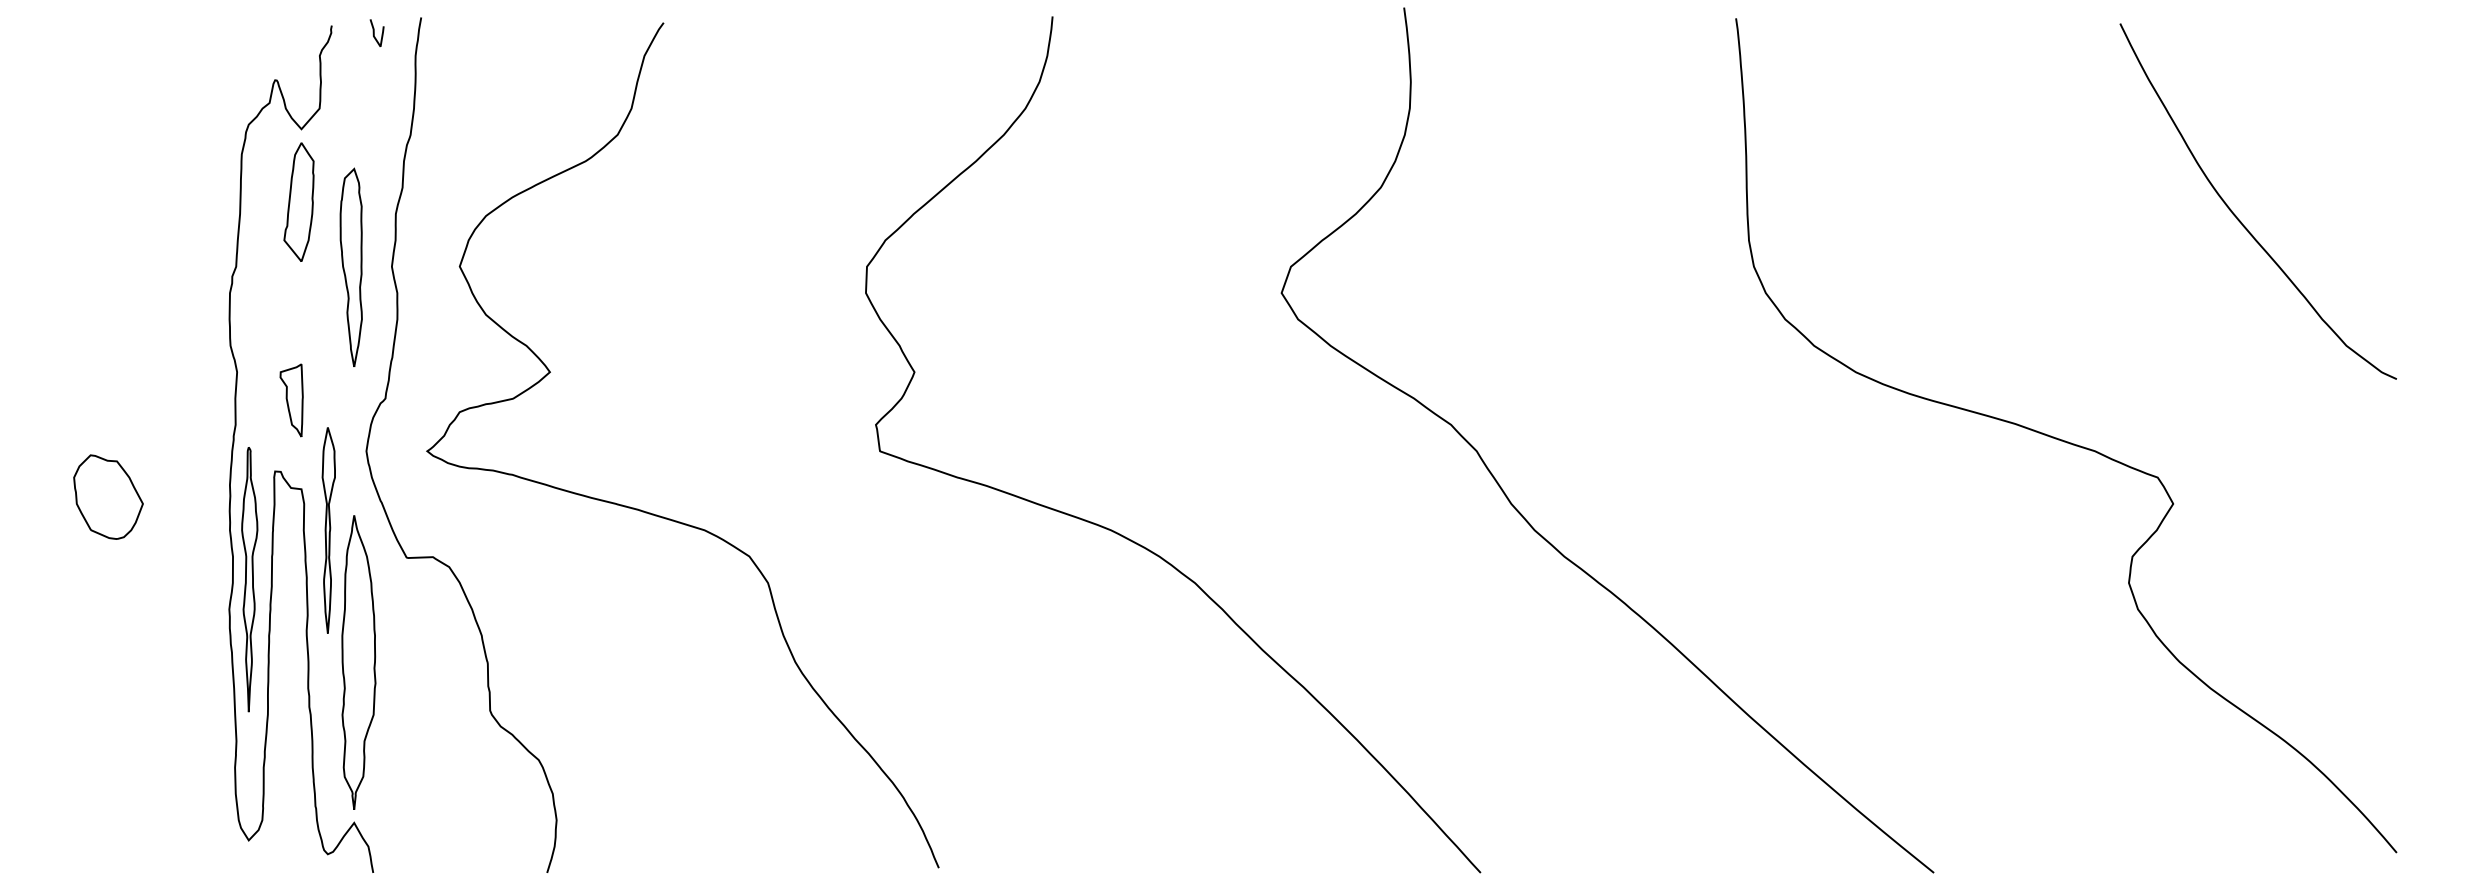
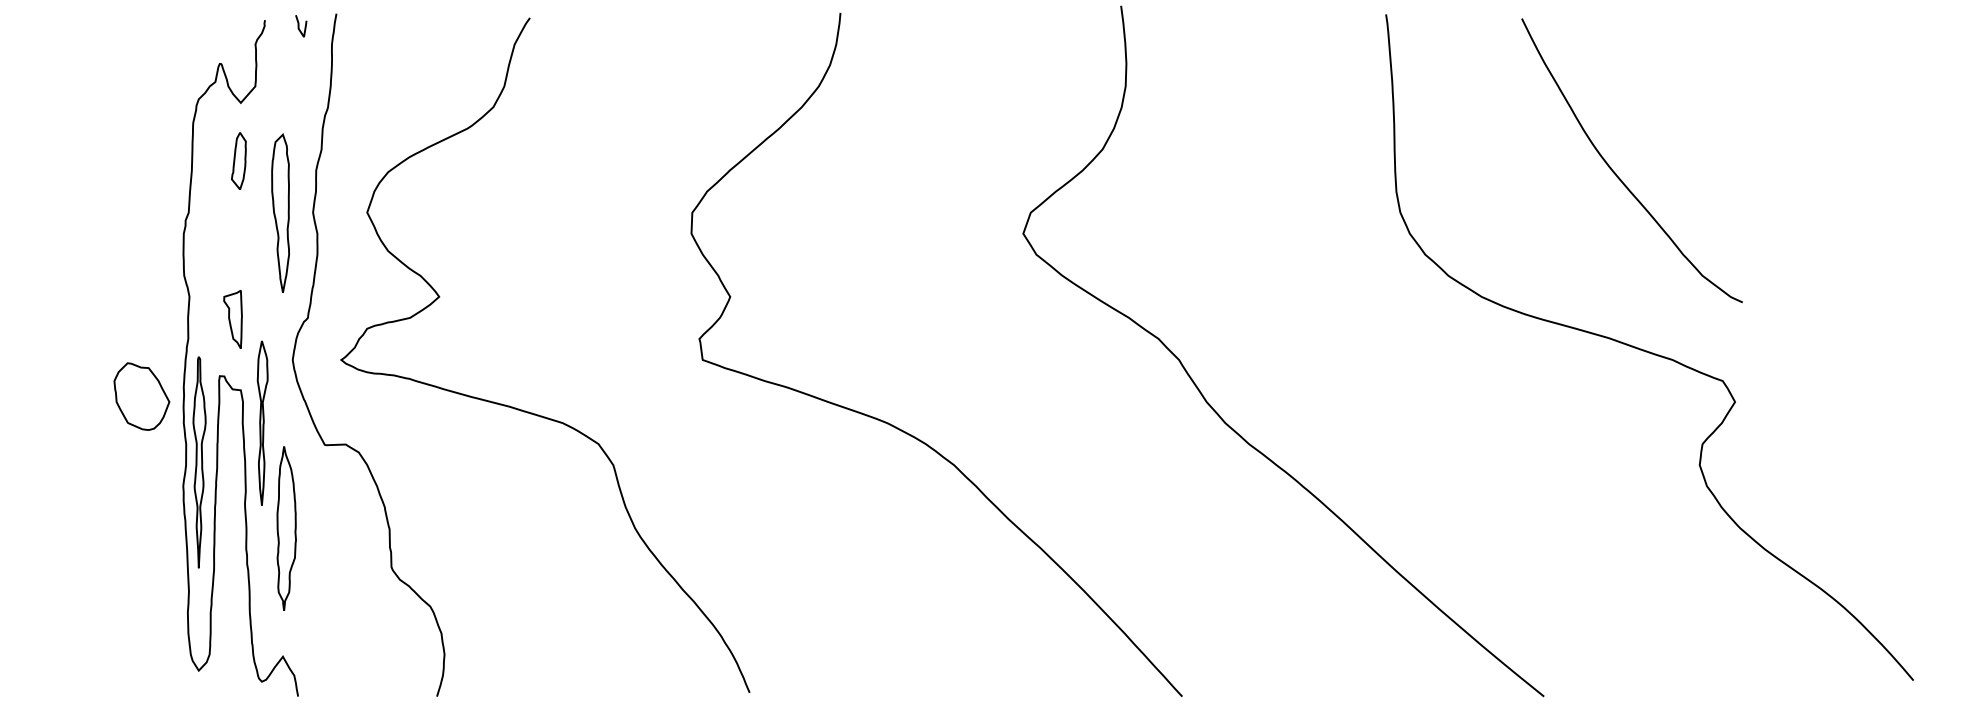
part: (298, 201) -> (238, 160), size x0.6
curve: (2236, 215) -> (1614, 171), moved
part: (108, 496) -> (141, 396), moved
part: (358, 662) -> (286, 528), size x0.7

